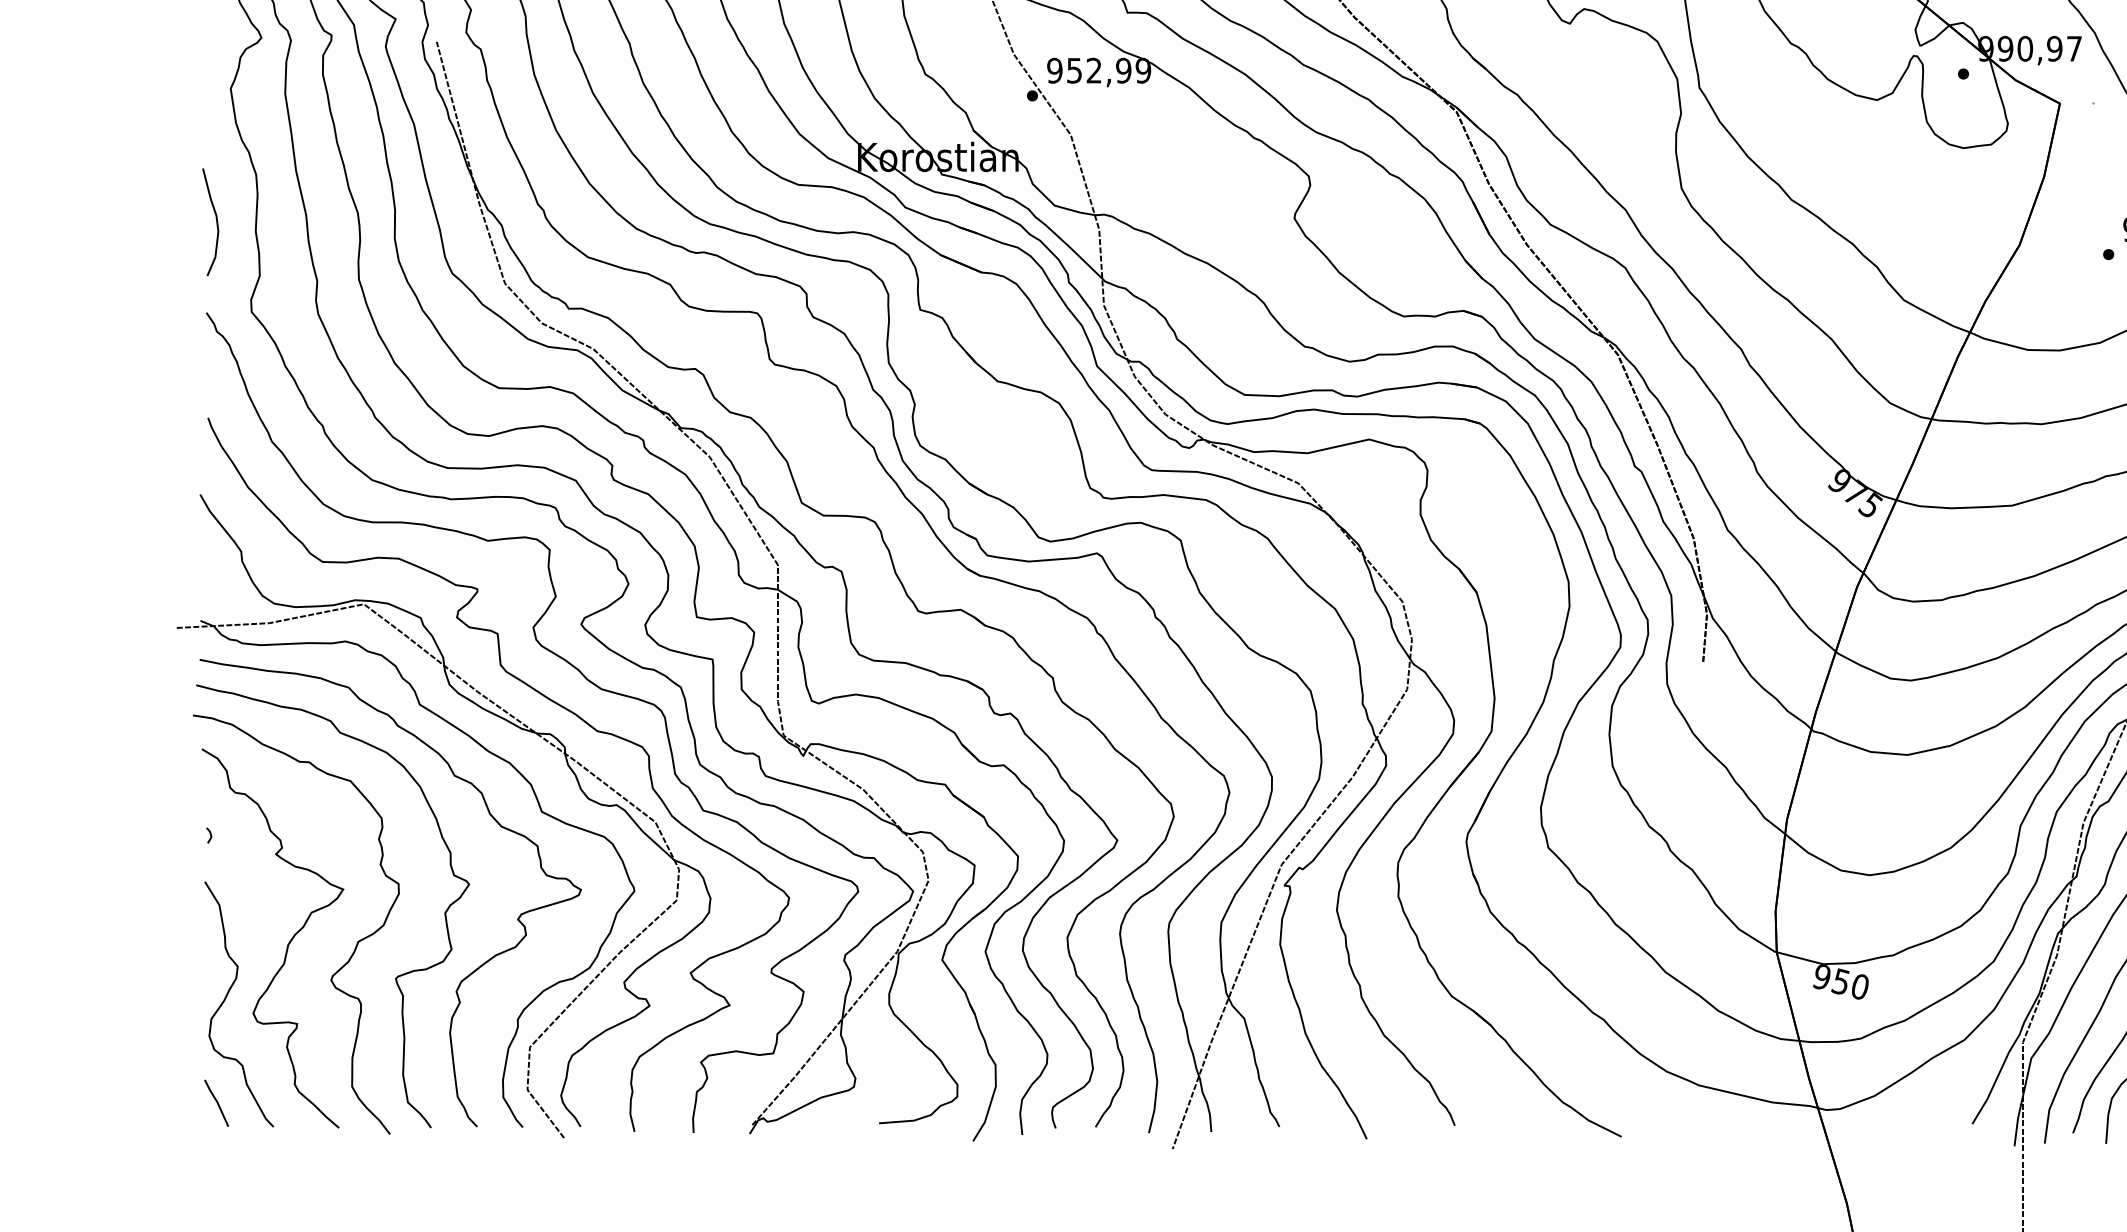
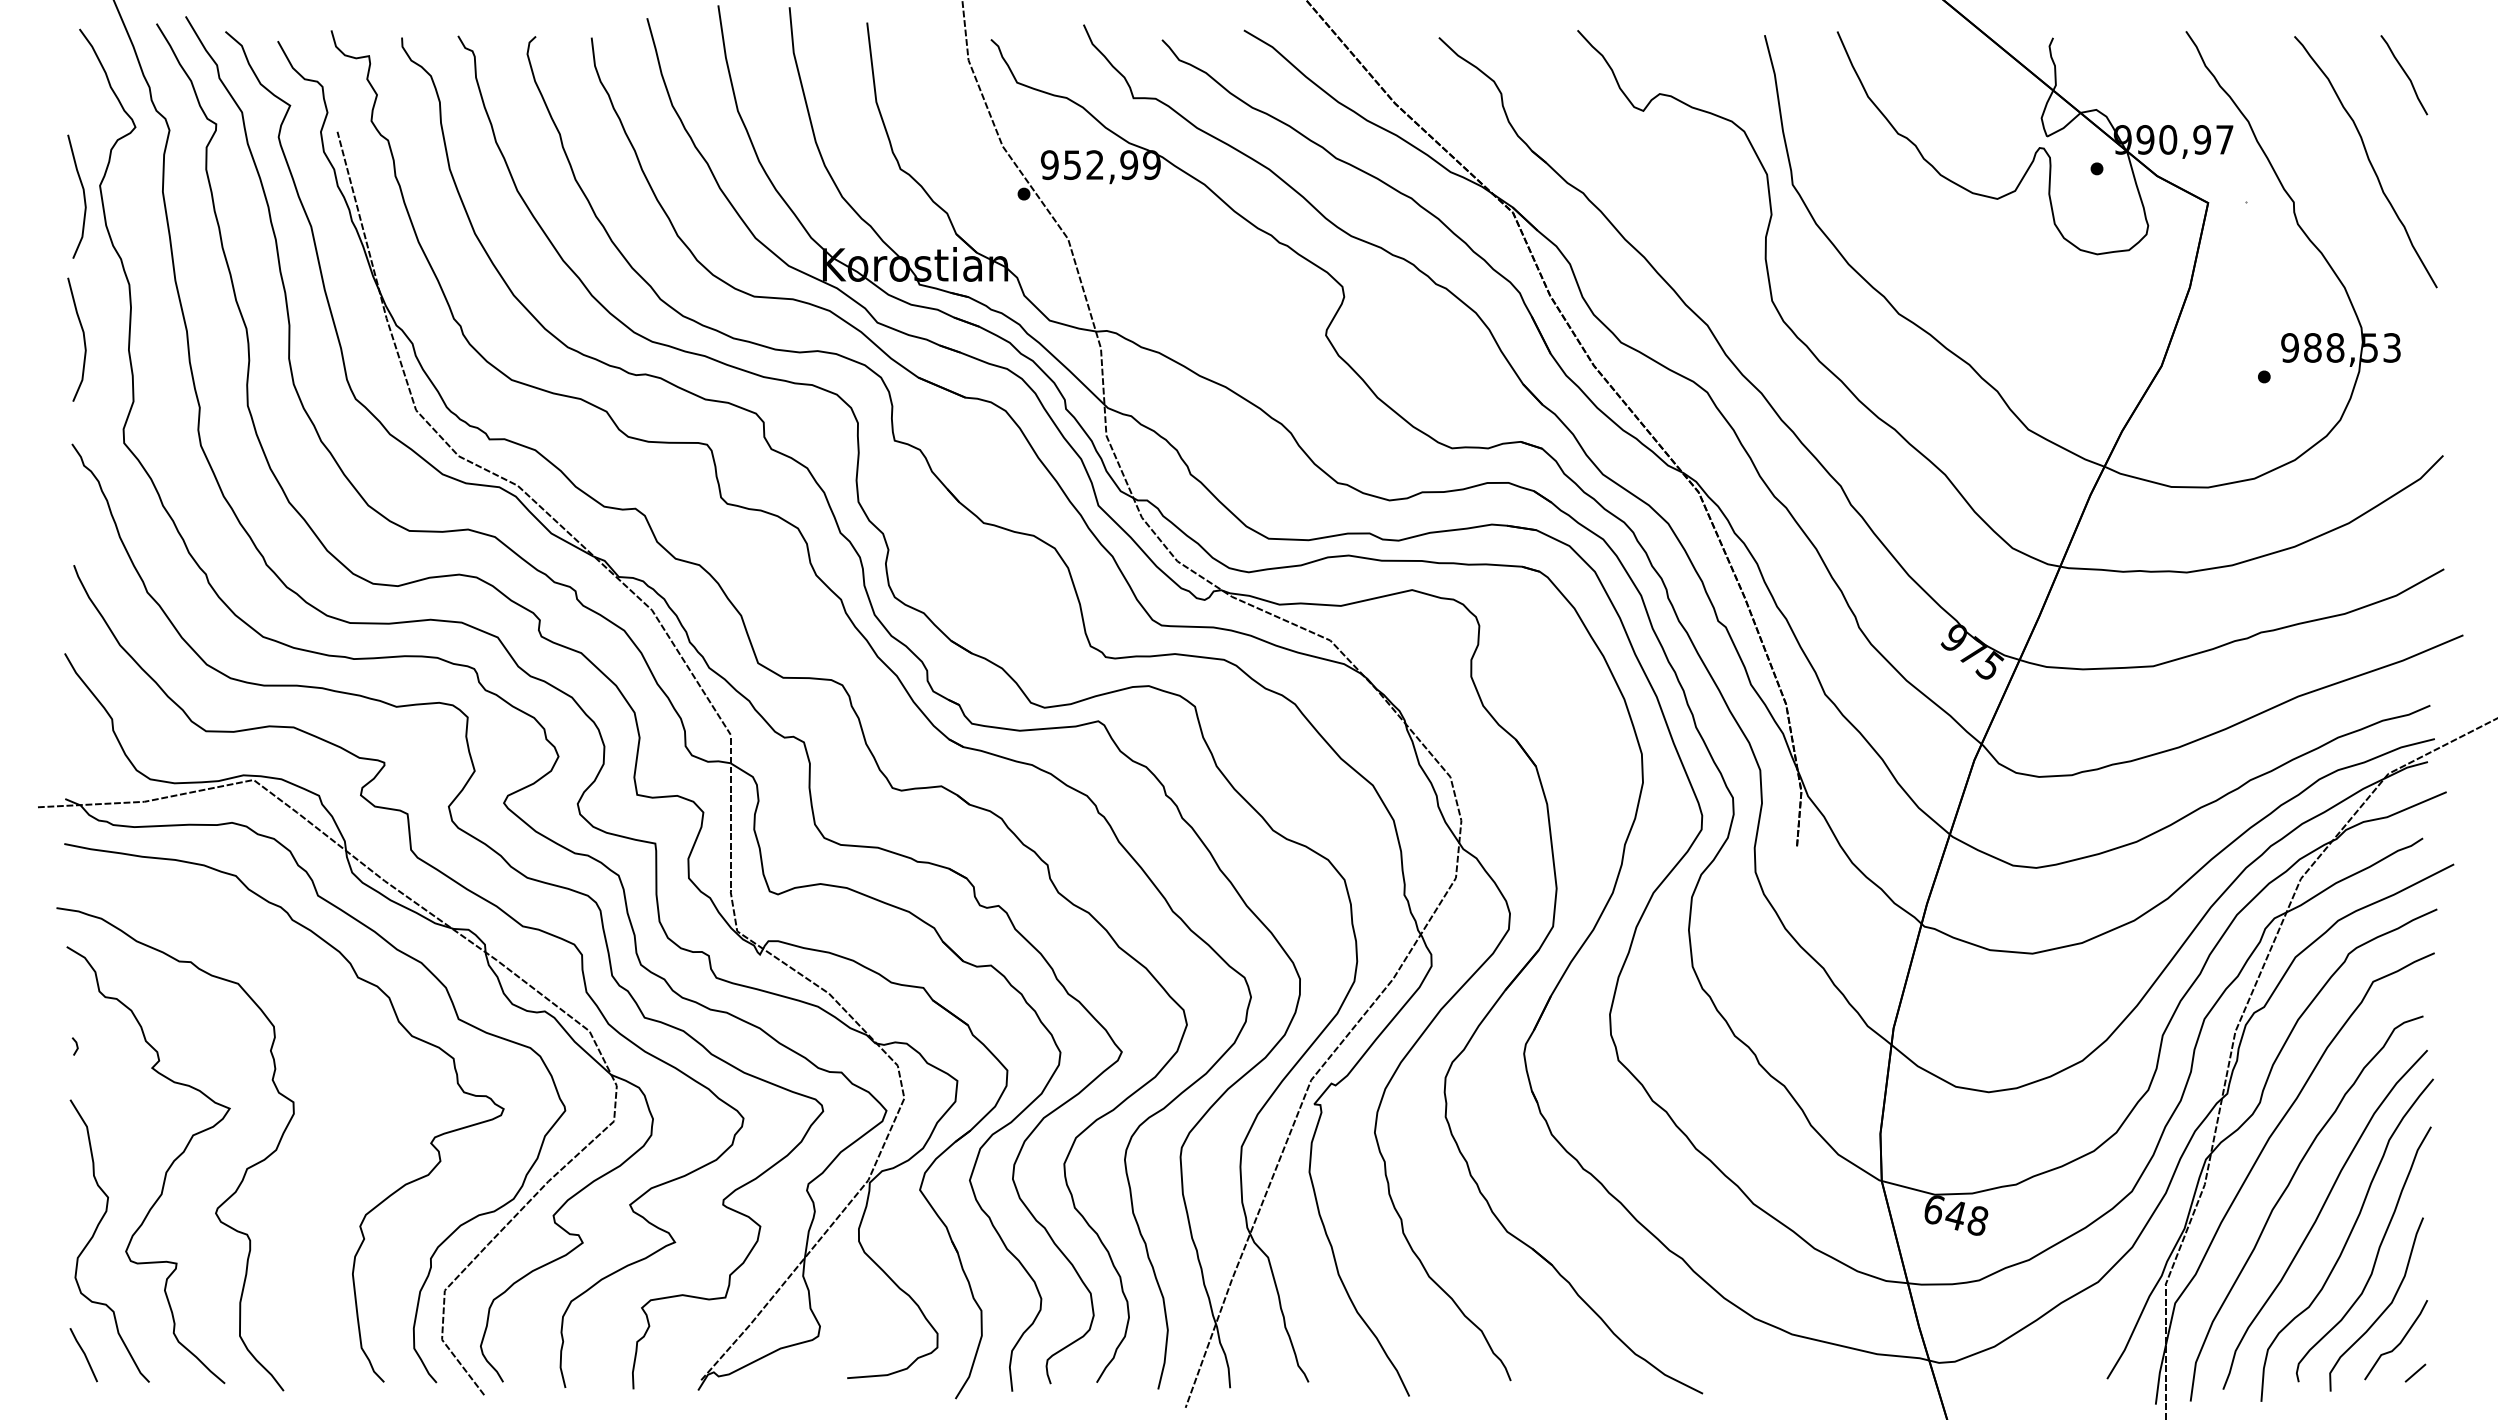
curve: (216, 97) -> (83, 196), added
curve: (398, 975) -> (293, 1207), removed
text: (1840, 982) -> (1955, 1215), 950 -> 648

